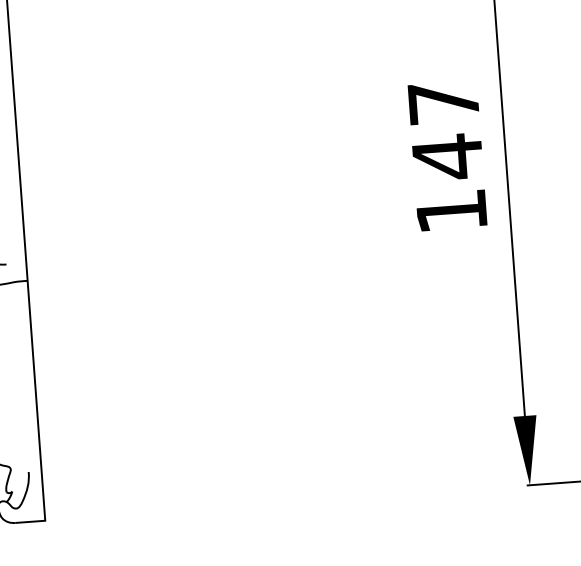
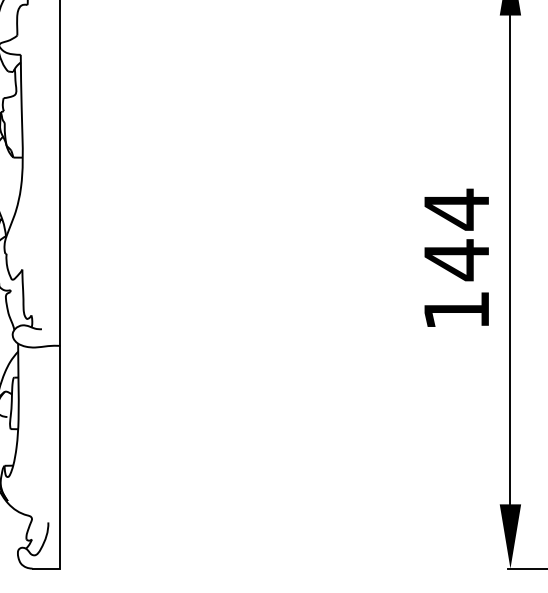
text: (443, 102) -> (456, 209), 147 -> 144

